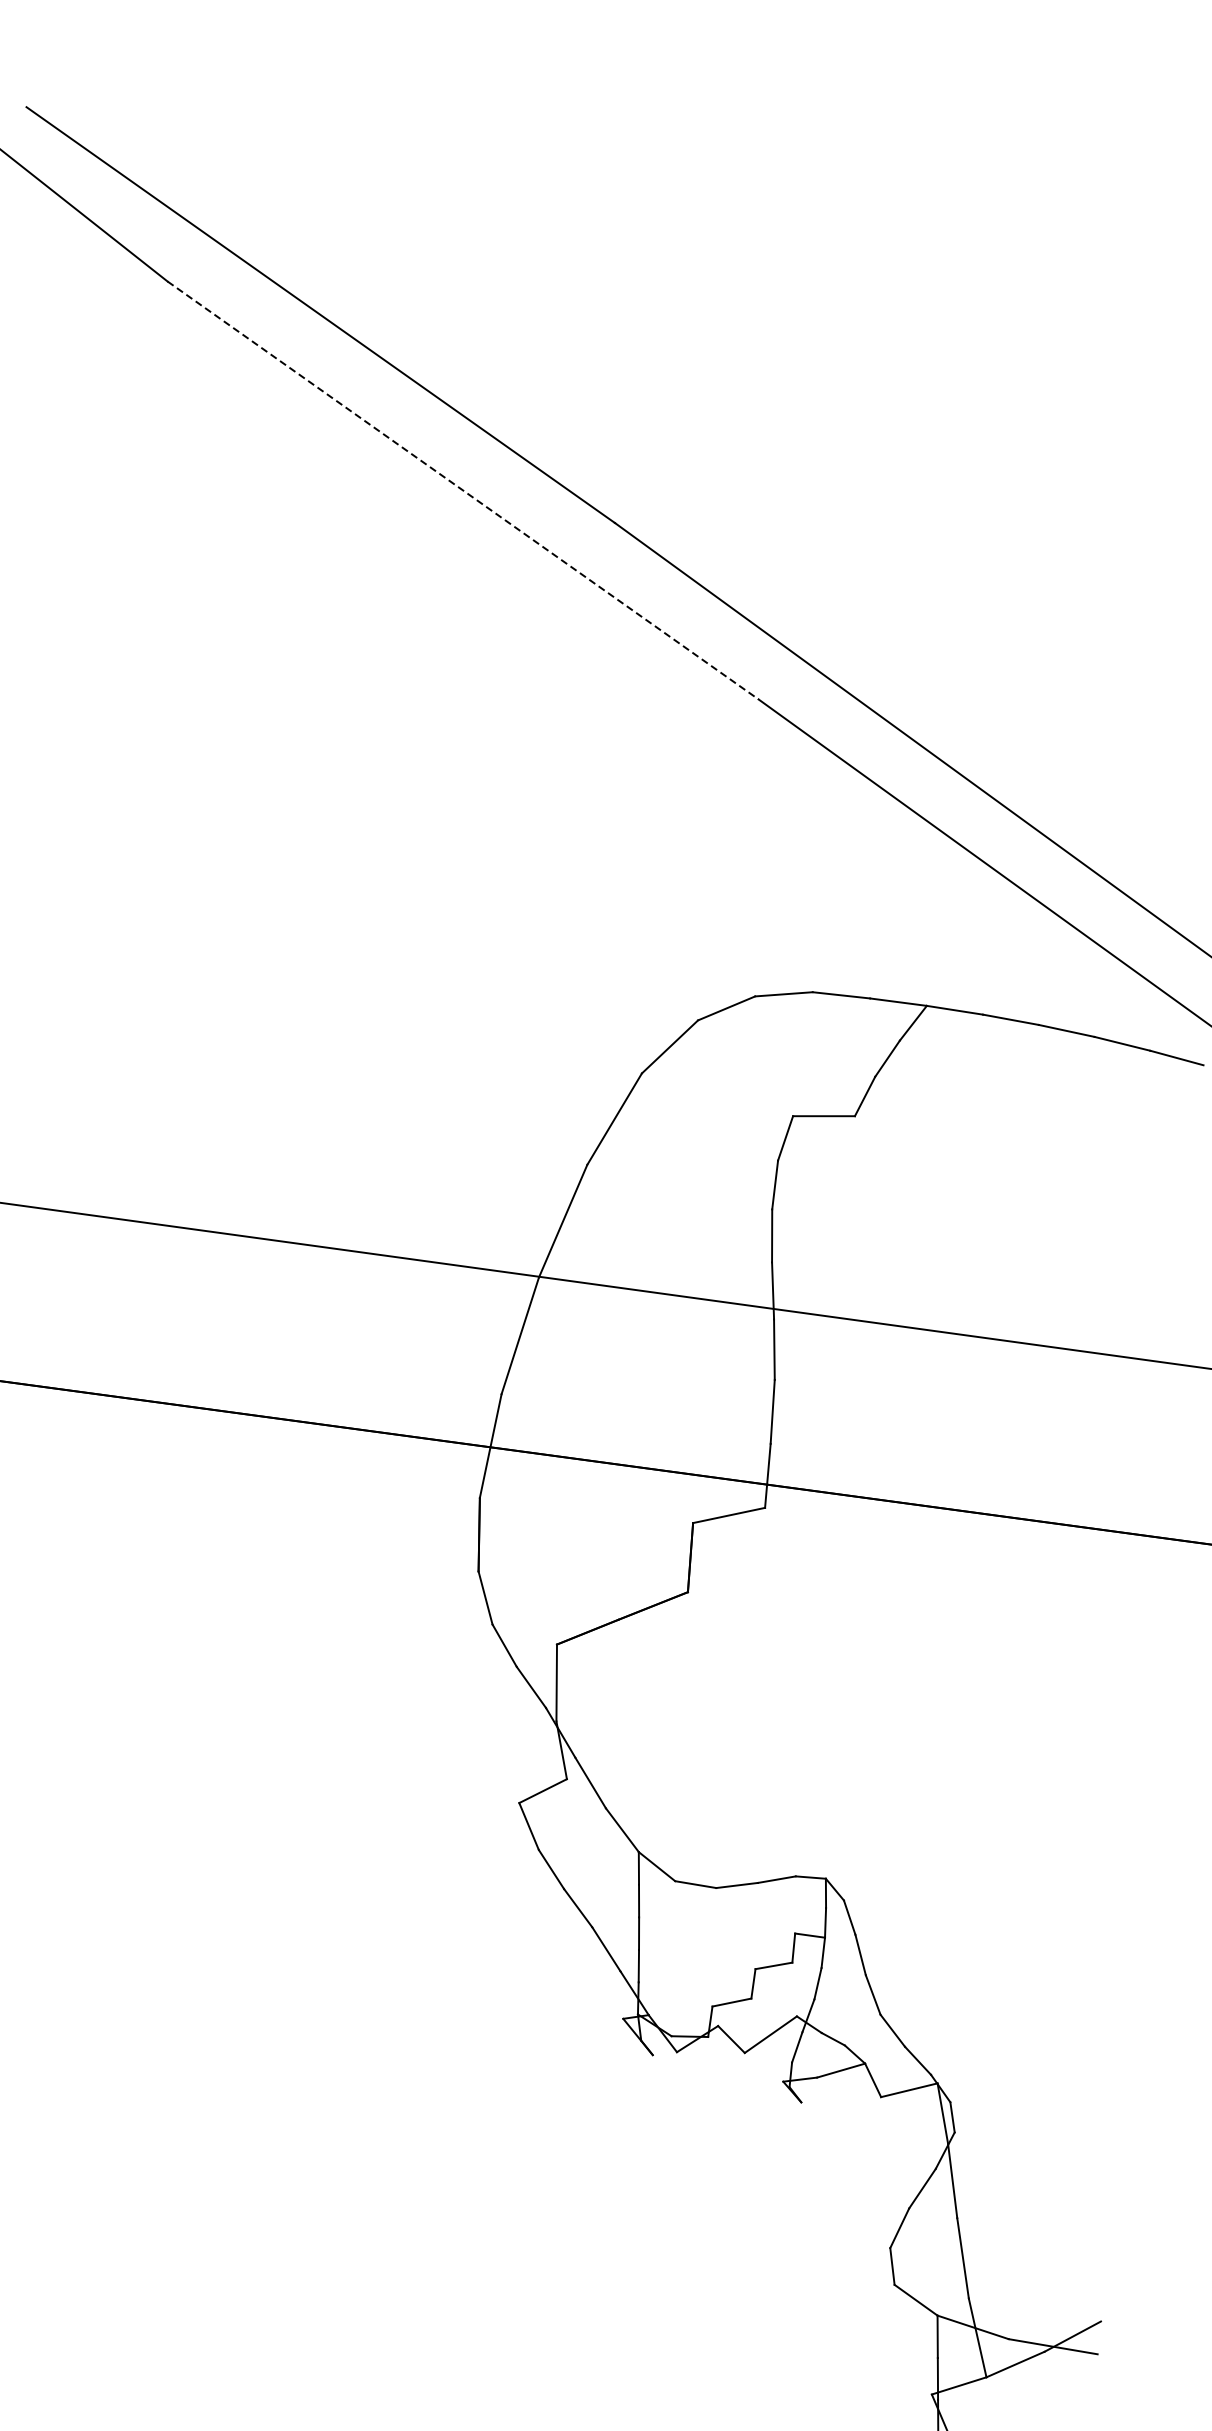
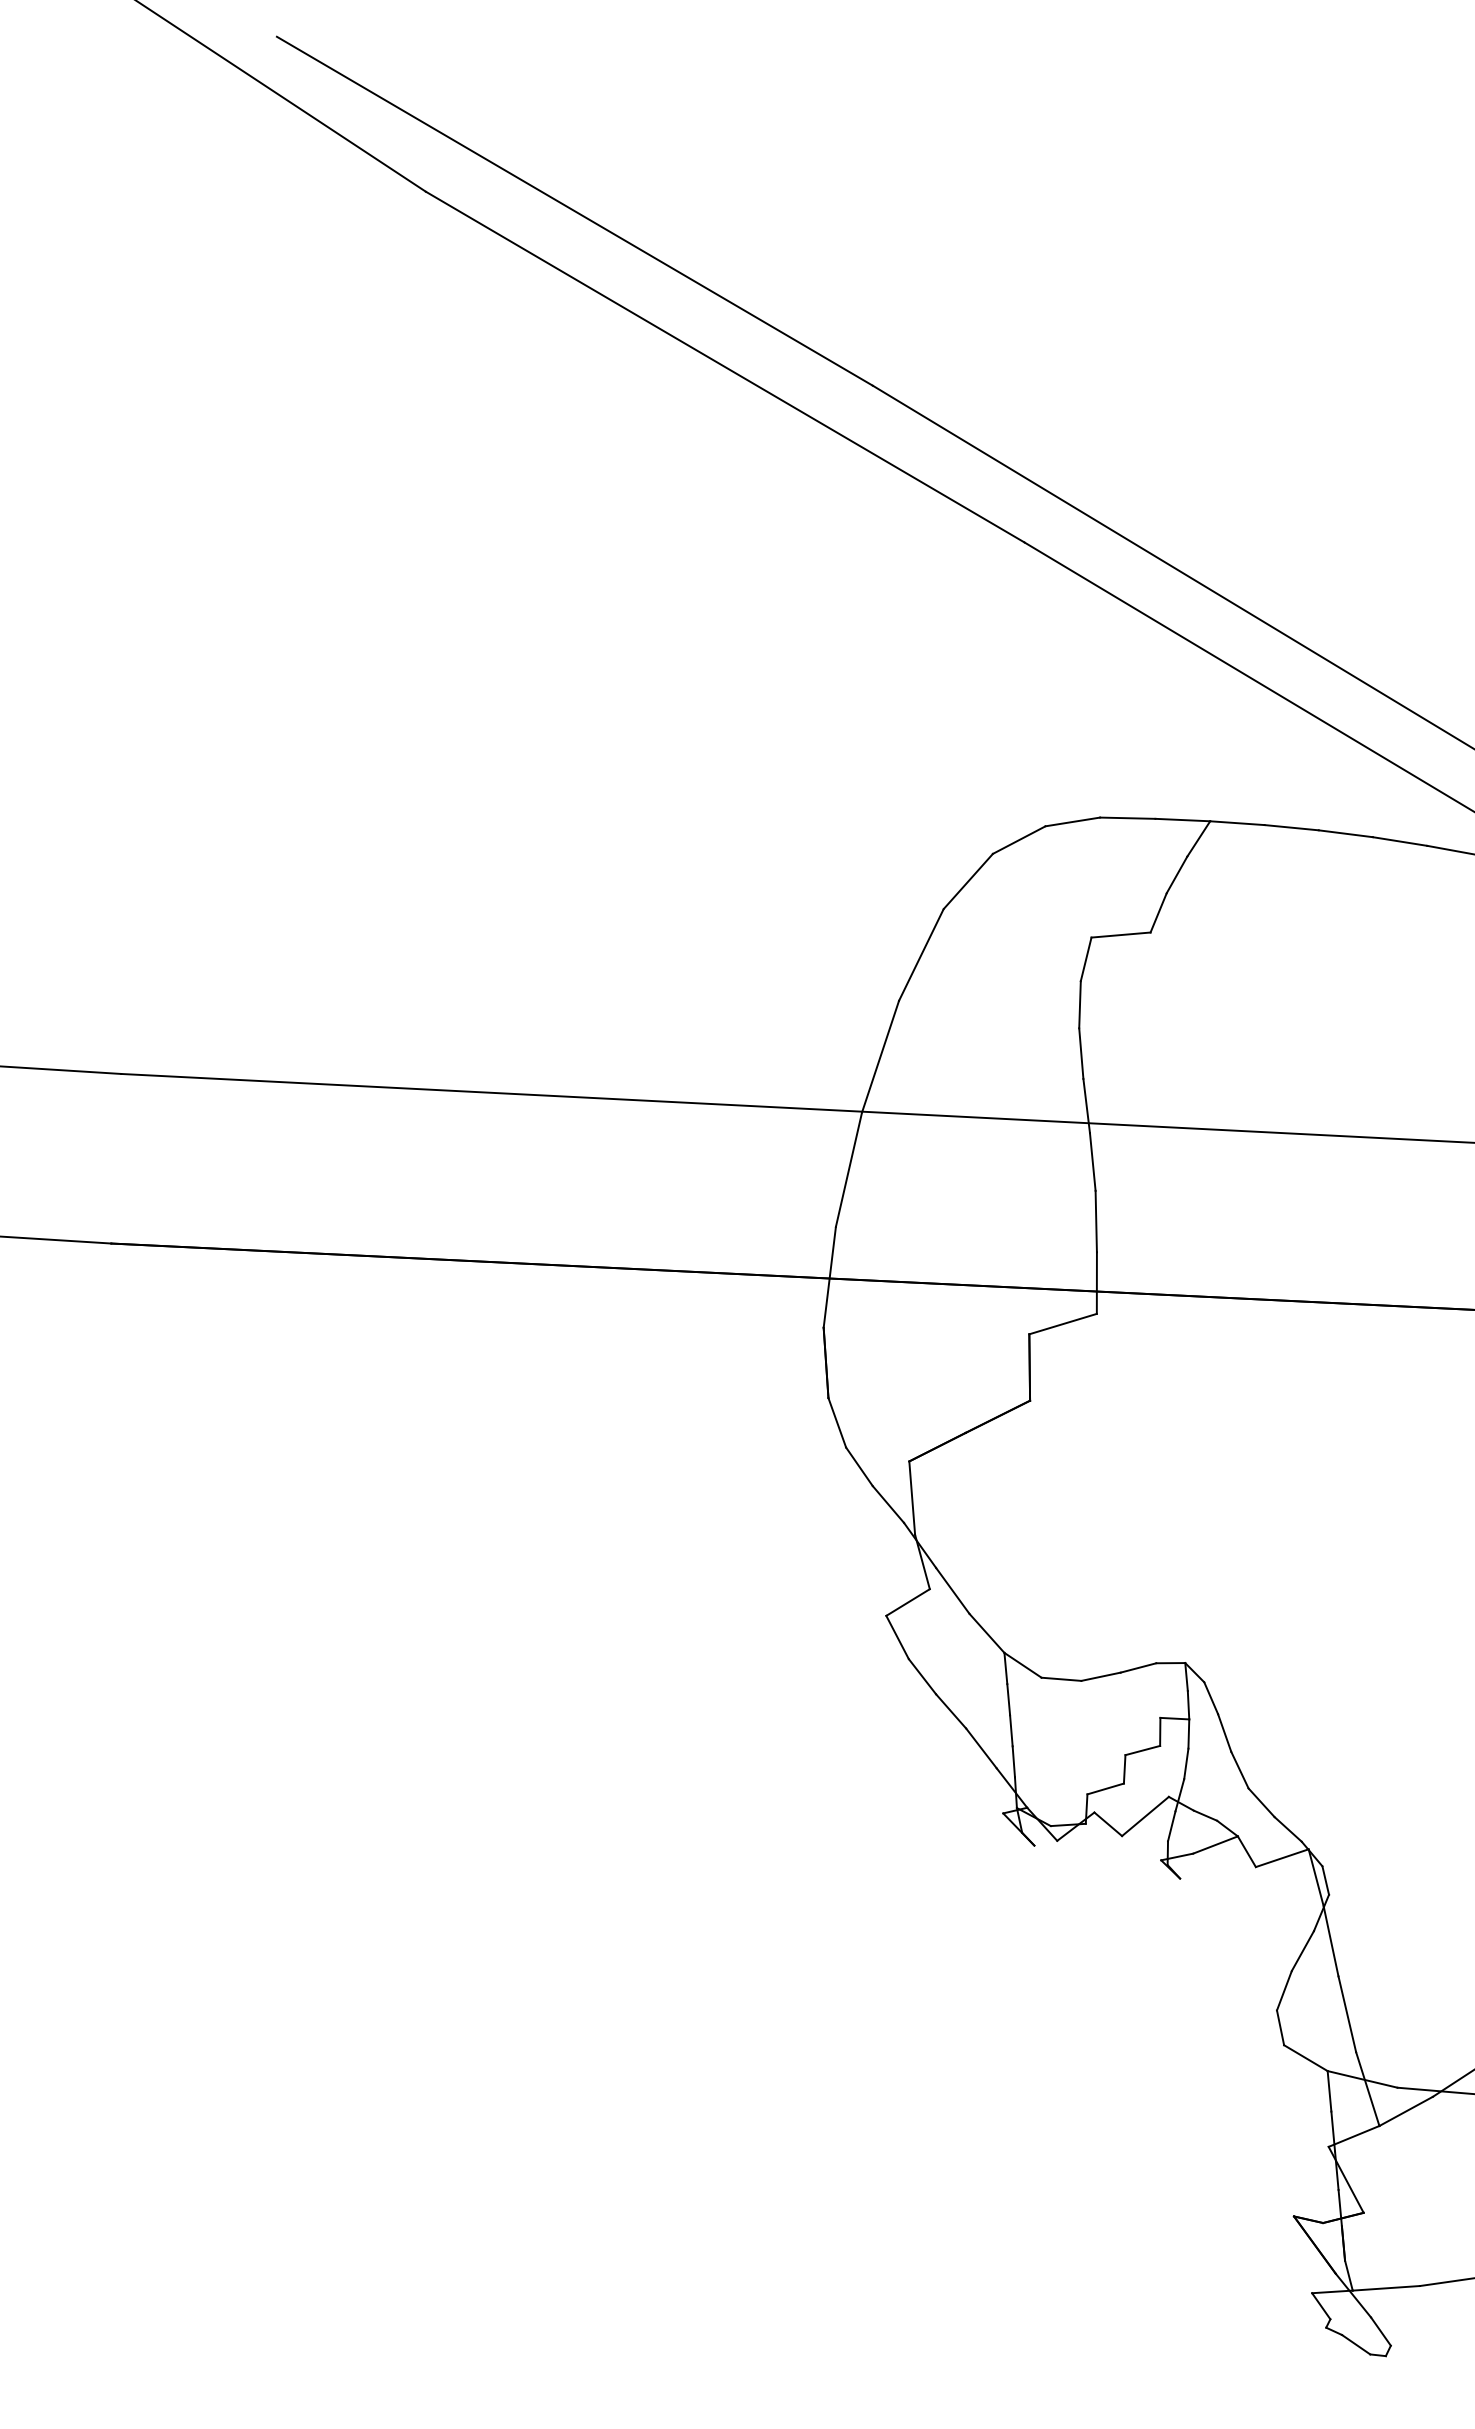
line: (463, 490) -> (725, 367), dashed -> solid

